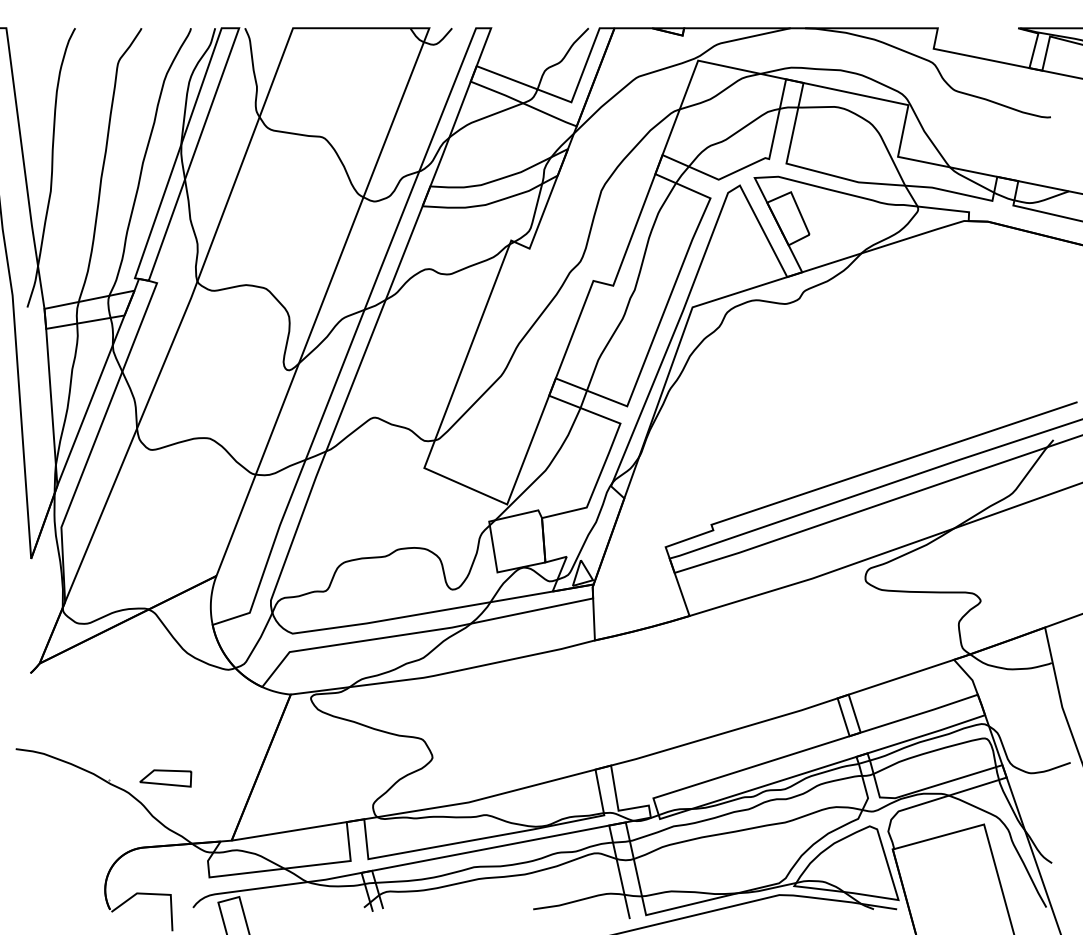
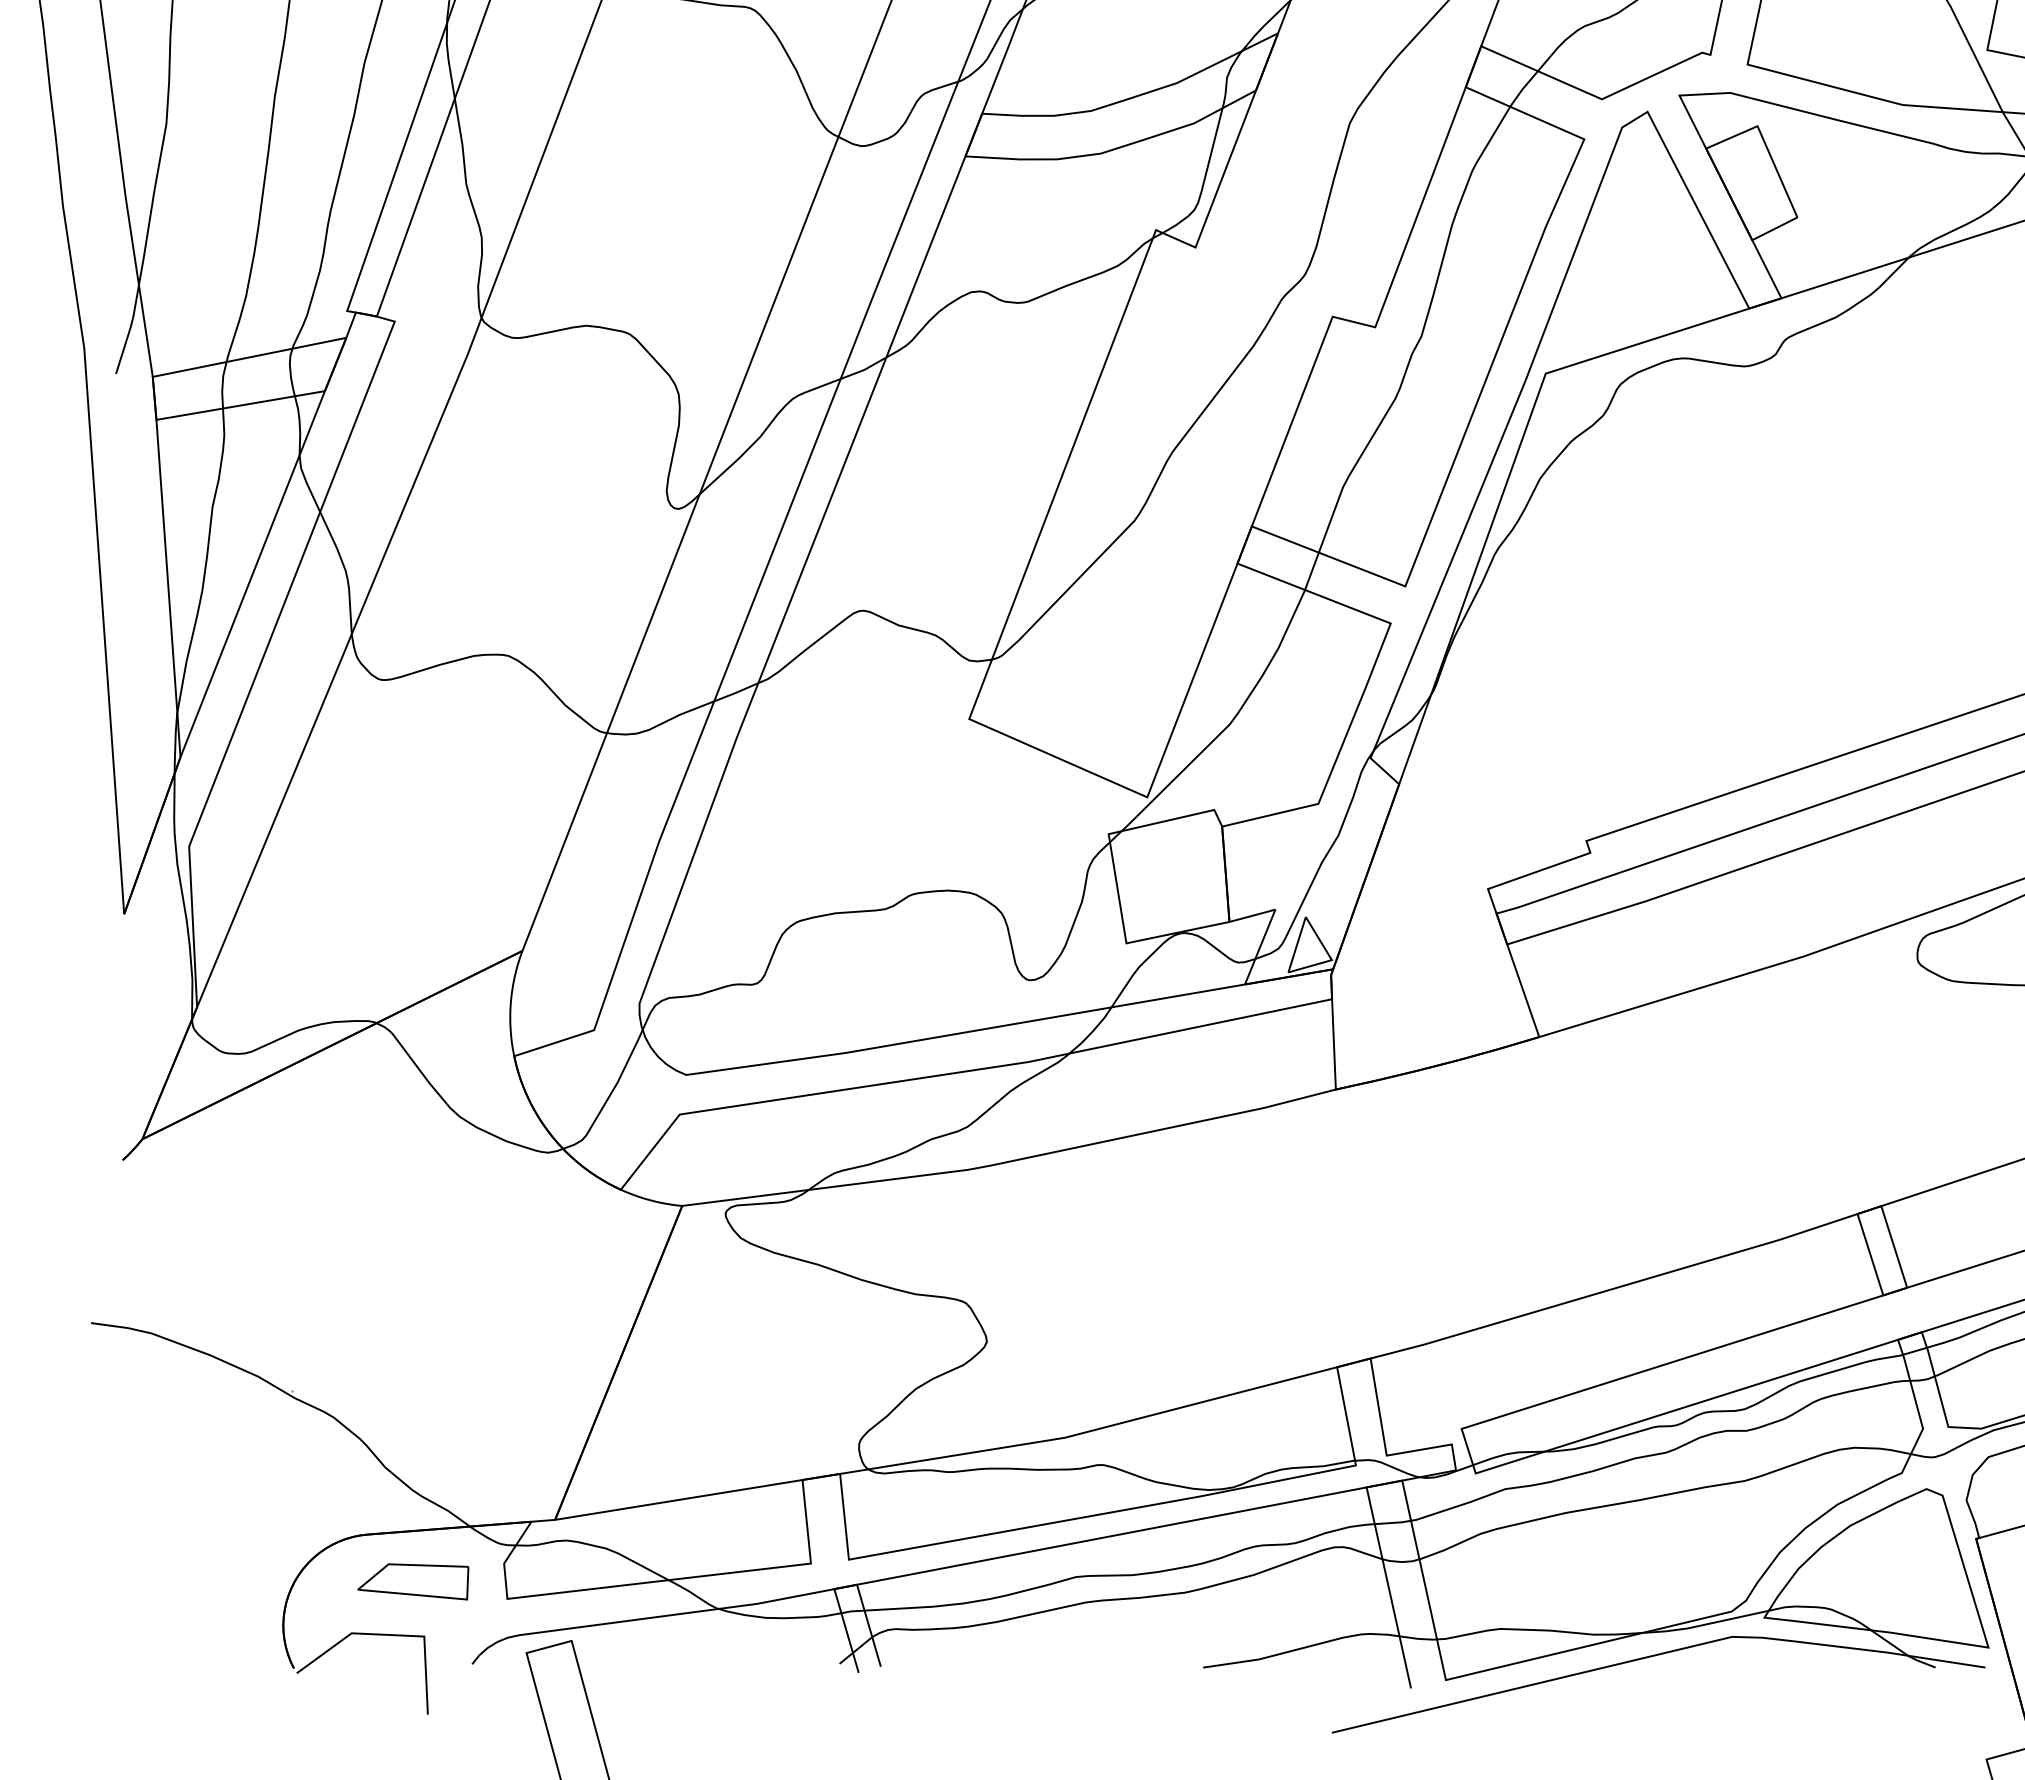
part: (165, 778) -> (412, 1581), moved

